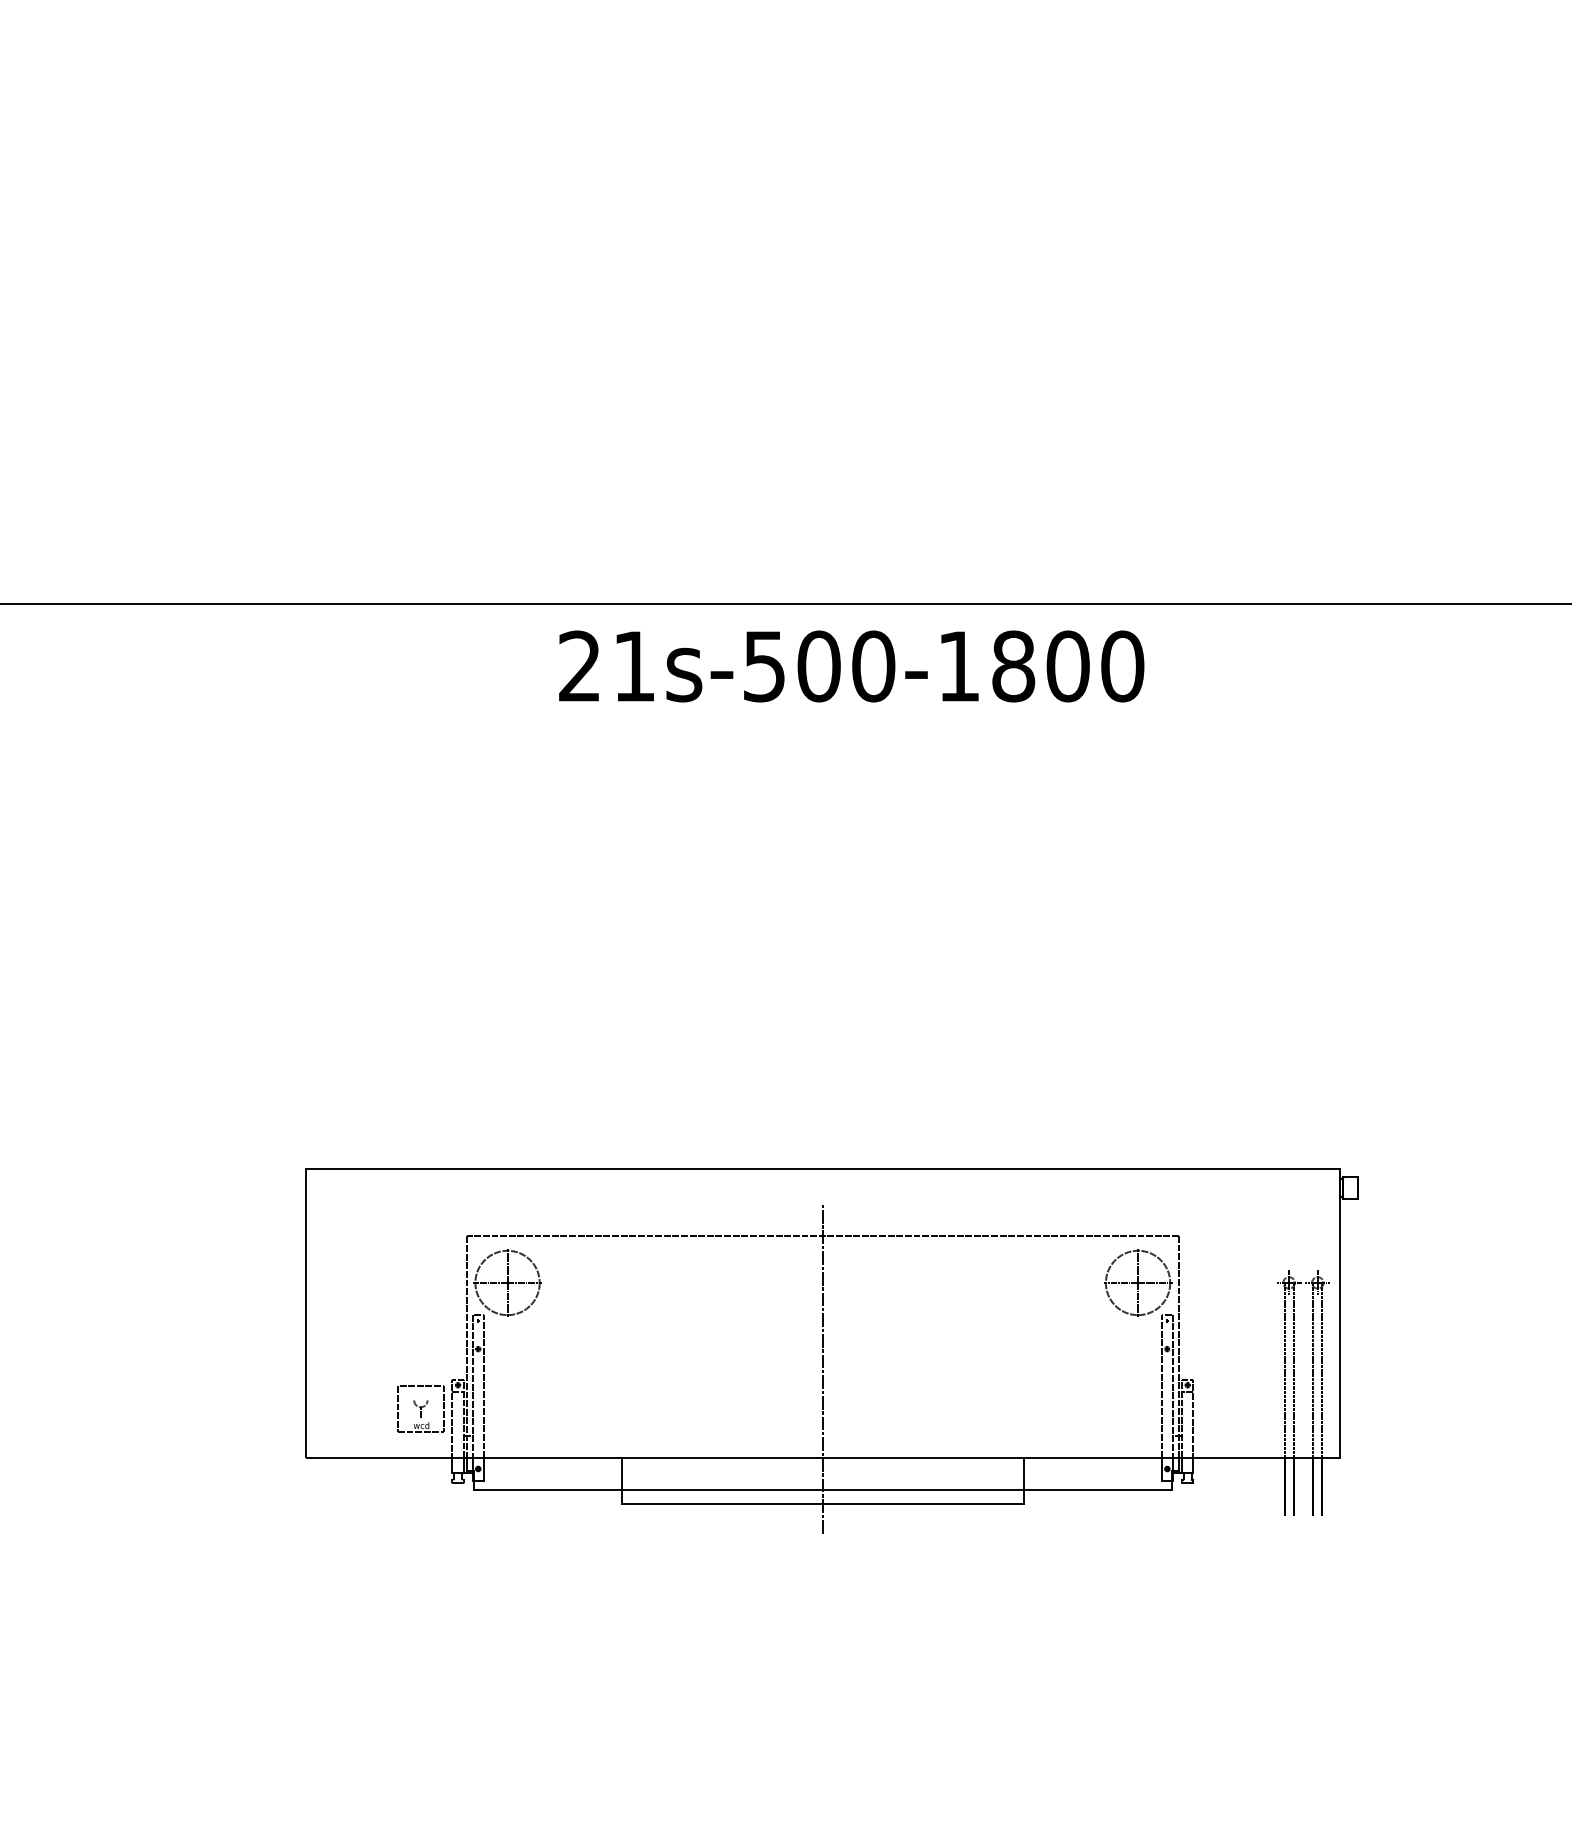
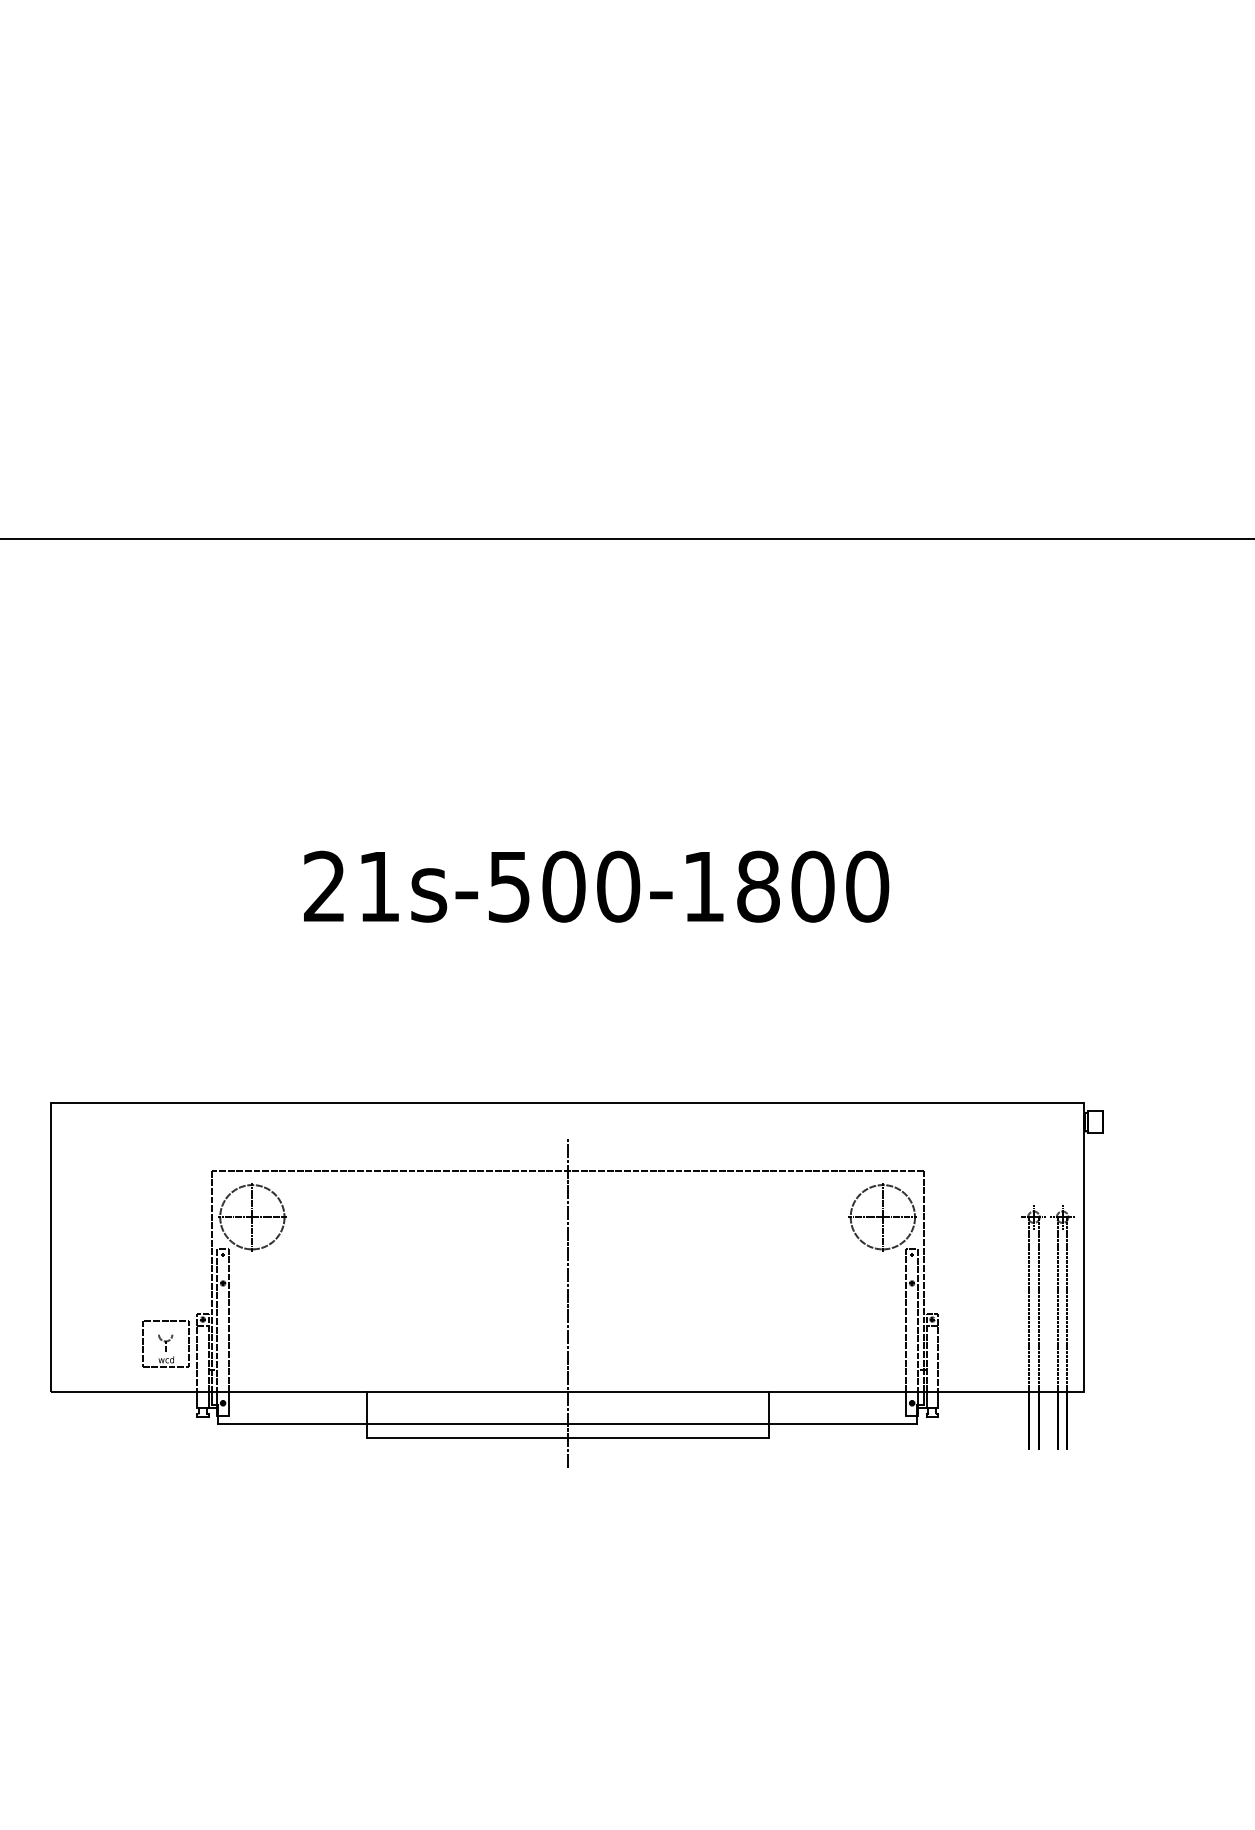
text: (851, 666) -> (596, 886), moved

